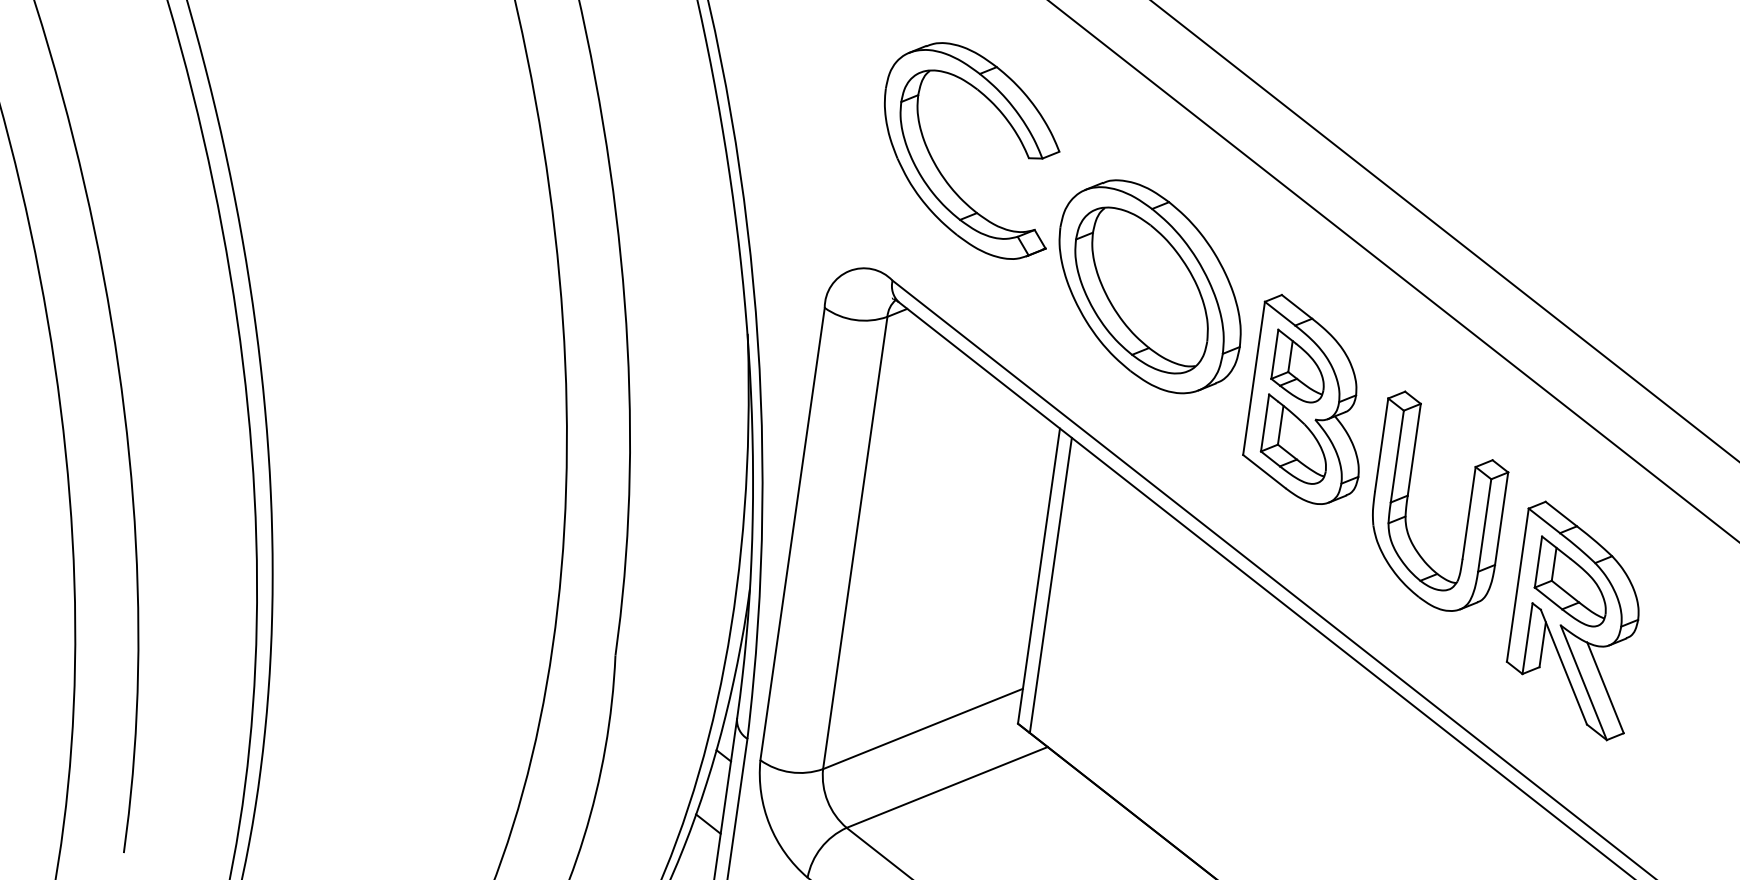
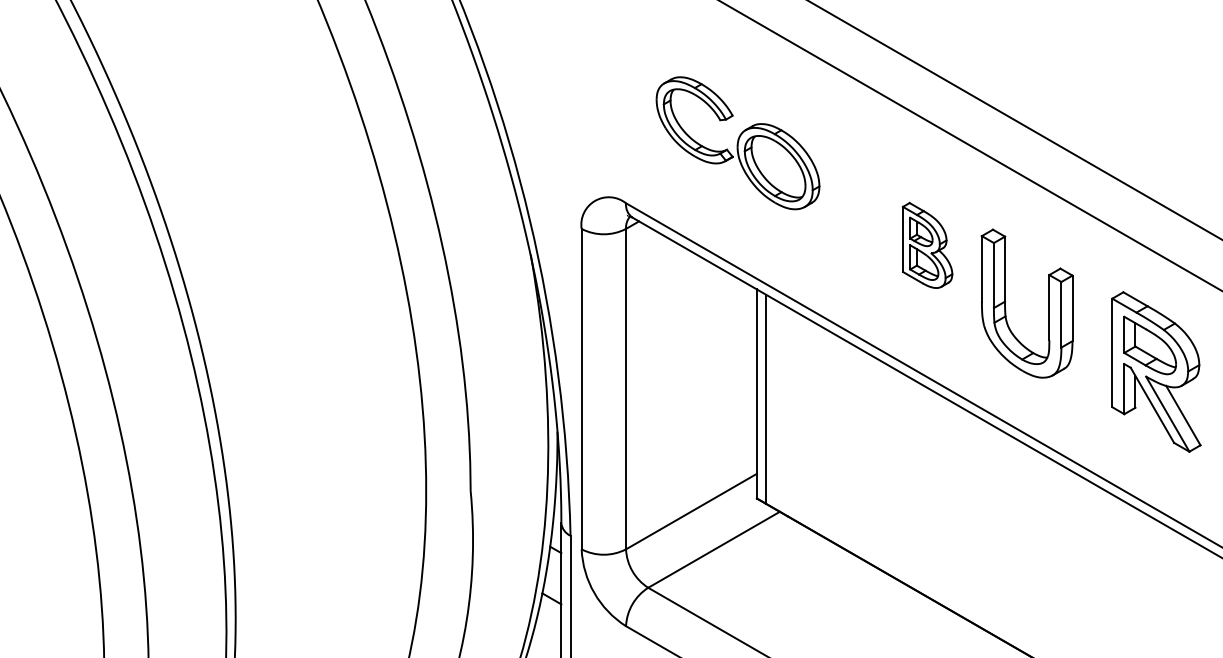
part: (1061, 218) -> (737, 143), size x0.6
part: (1309, 400) -> (927, 245), size x0.6
part: (1576, 620) -> (1156, 371), moved

